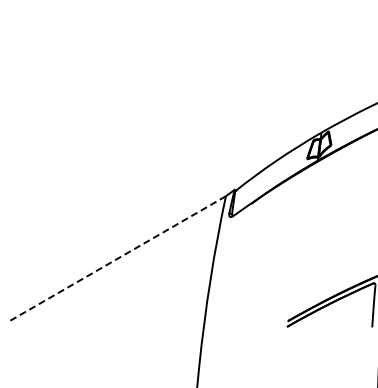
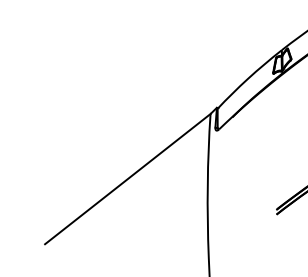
line: (116, 259) -> (127, 179), dashed -> solid

